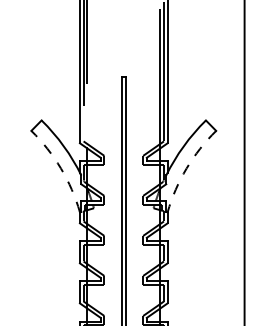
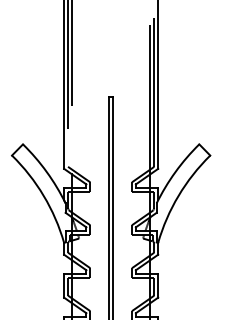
arc: (60, 168) -> (43, 195), dashed -> solid
arc: (186, 168) -> (178, 195), dashed -> solid

